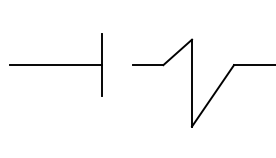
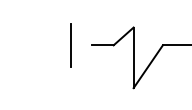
line: (55, 65) -> (38, 45), removed

